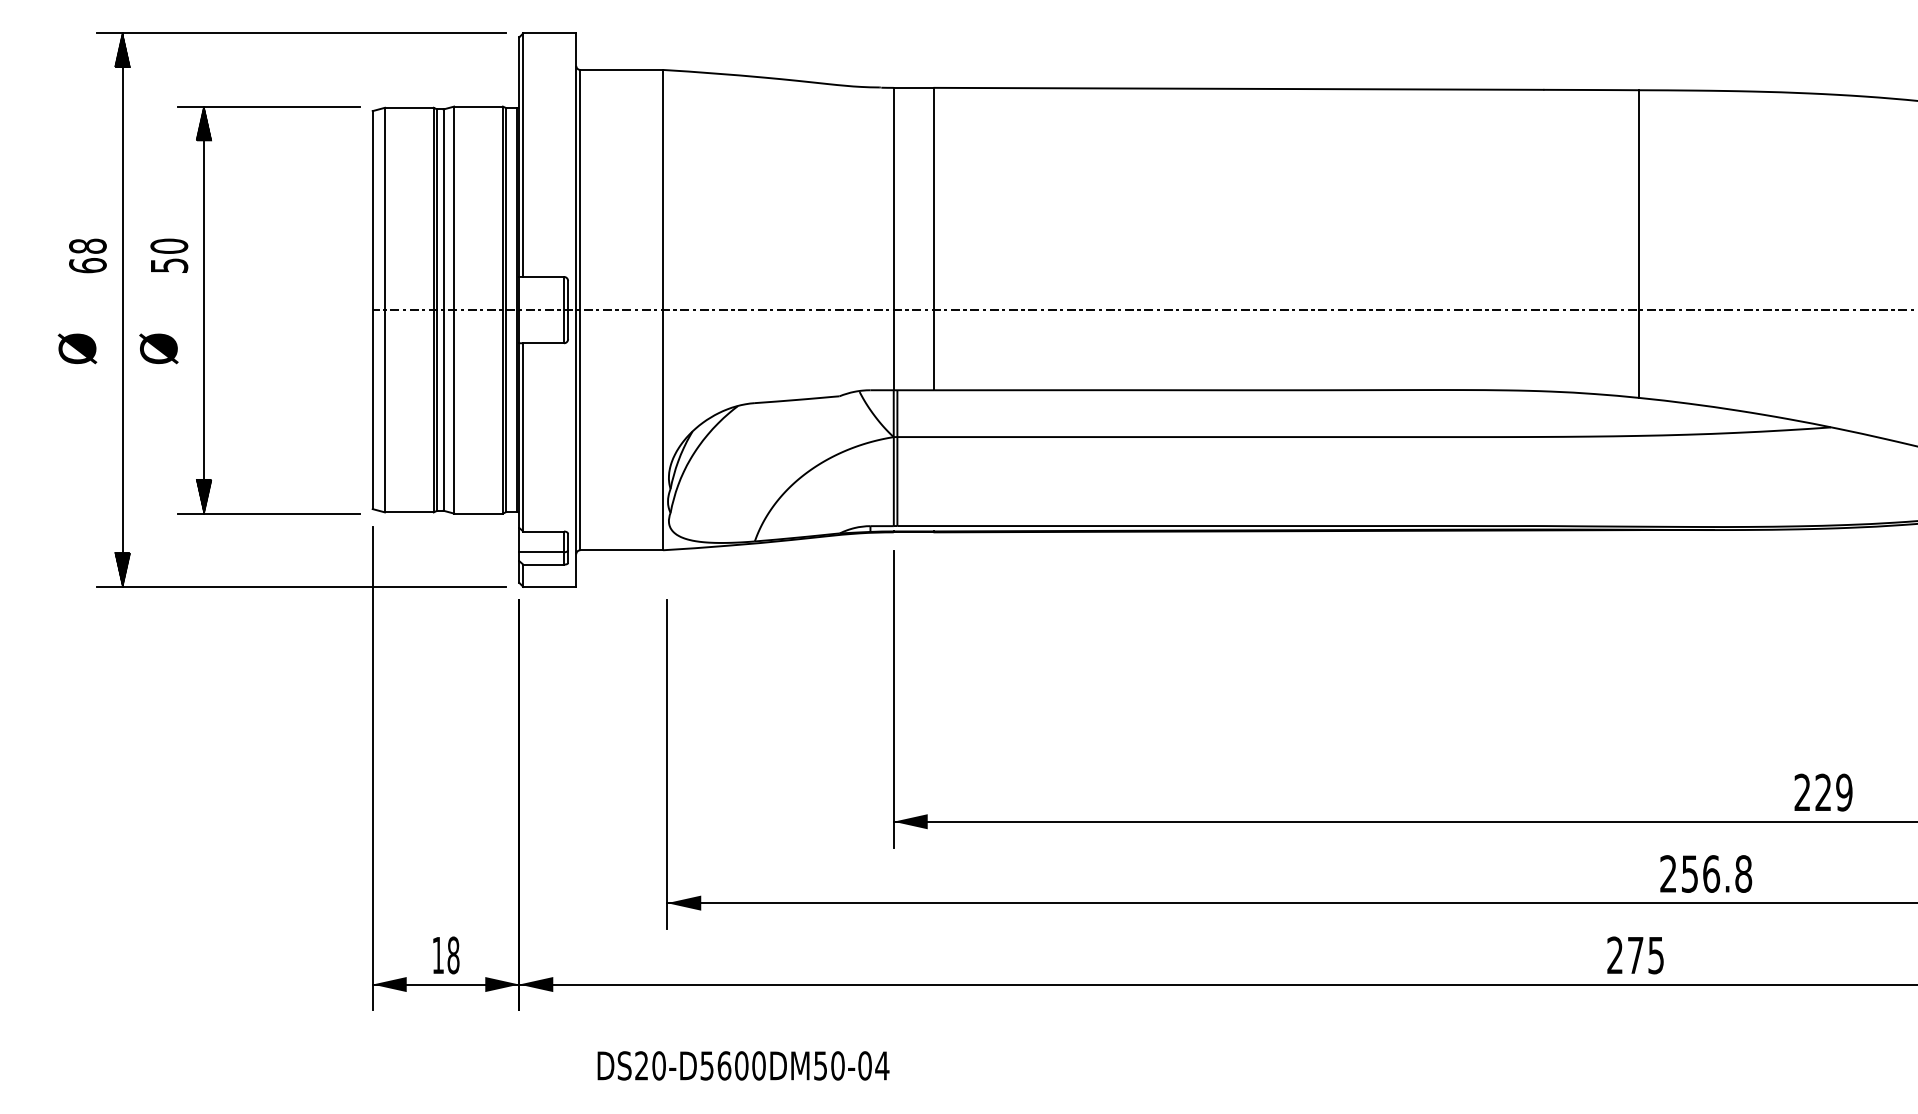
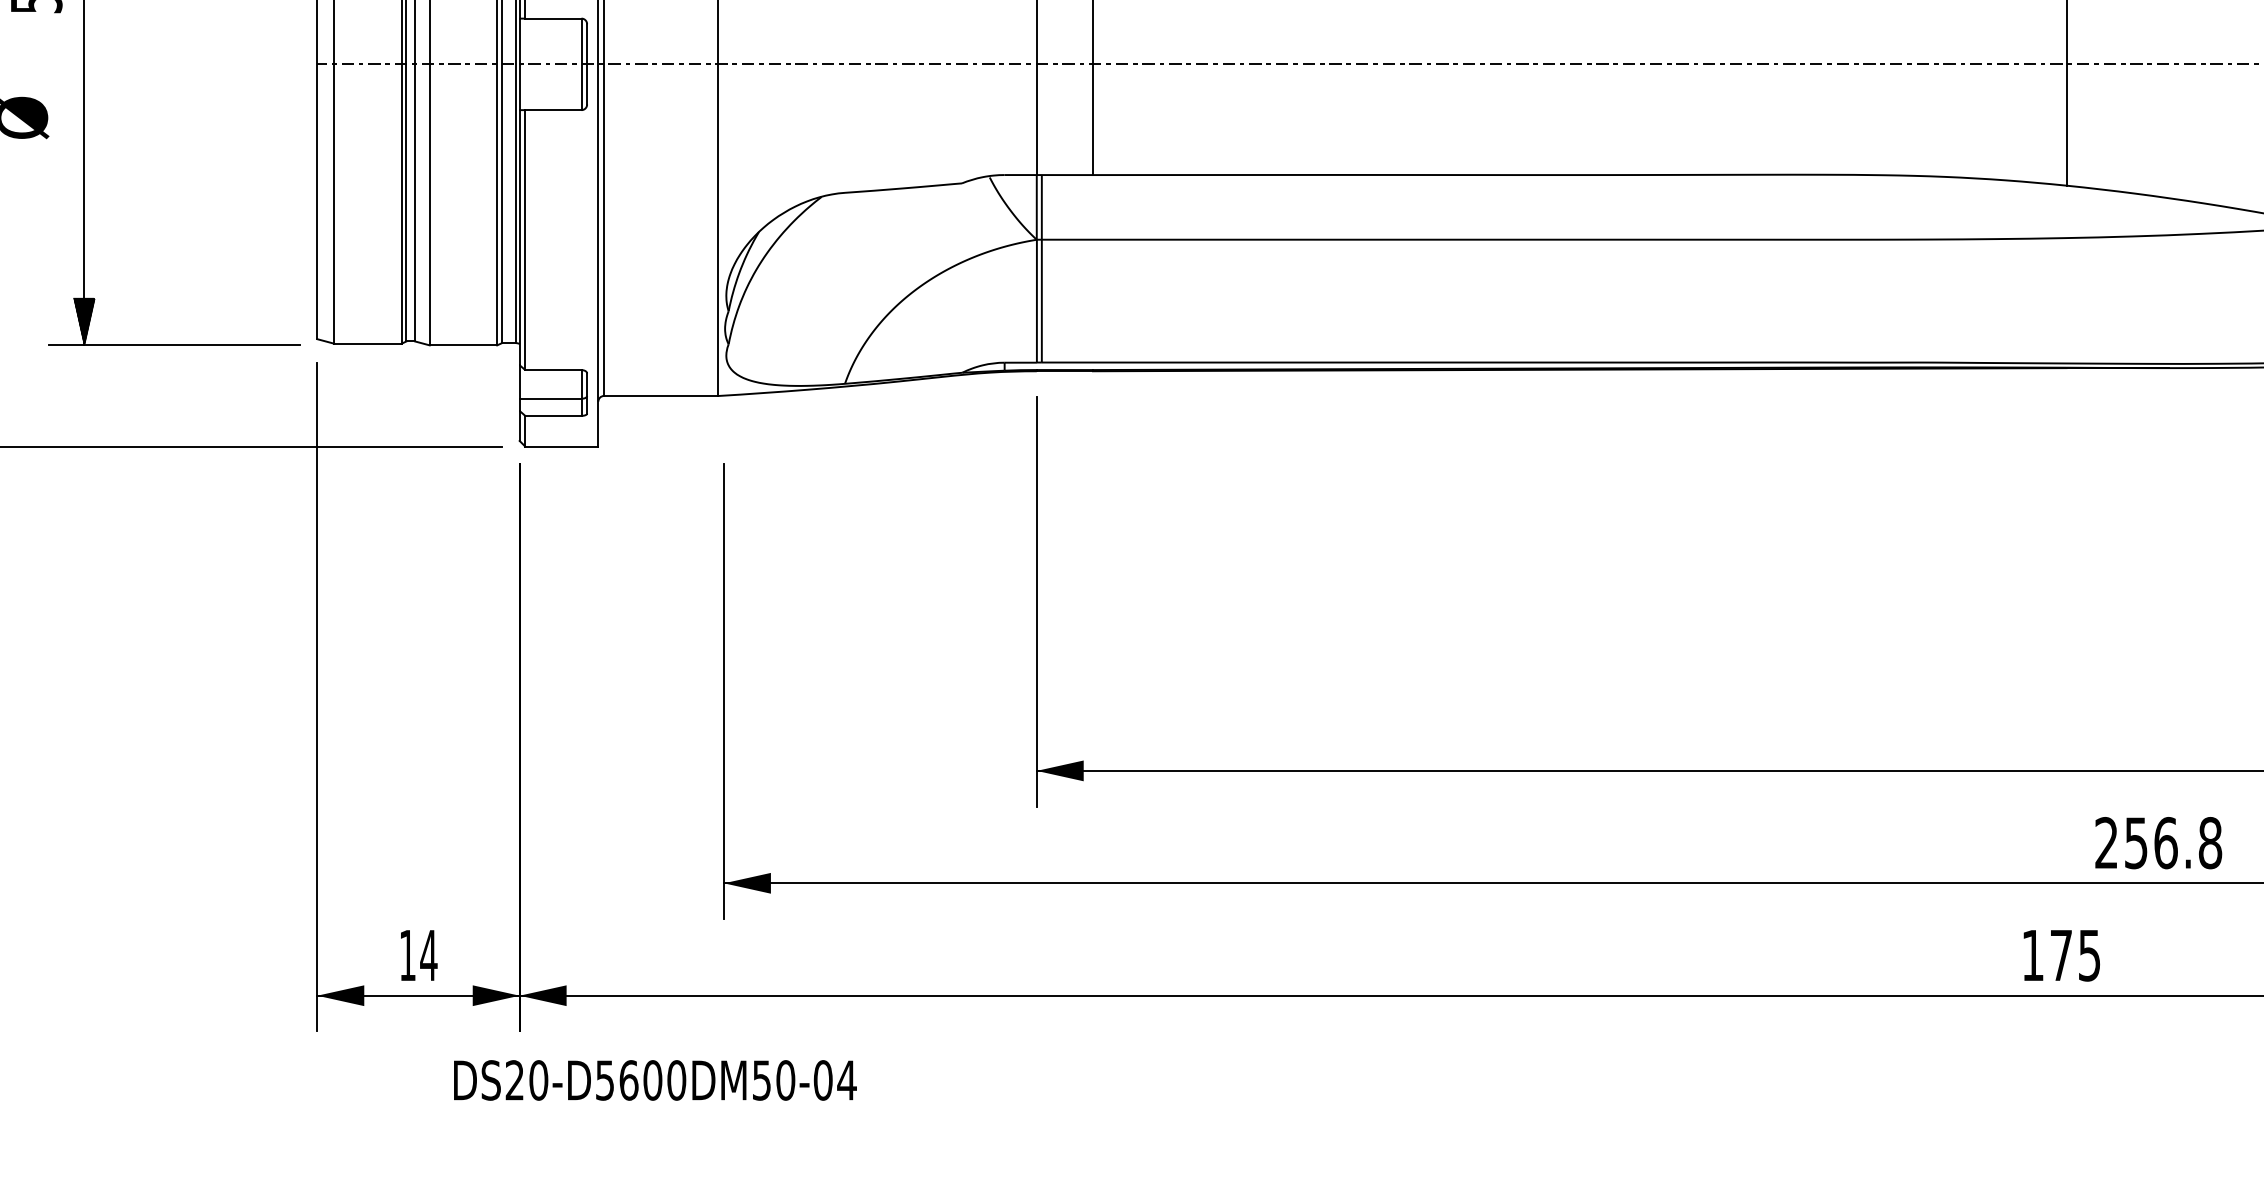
text: (1614, 954) -> (2032, 954), 275 -> 175
text: (453, 955) -> (428, 955), 18 -> 14
text: (743, 1065) -> (655, 1079), moved

